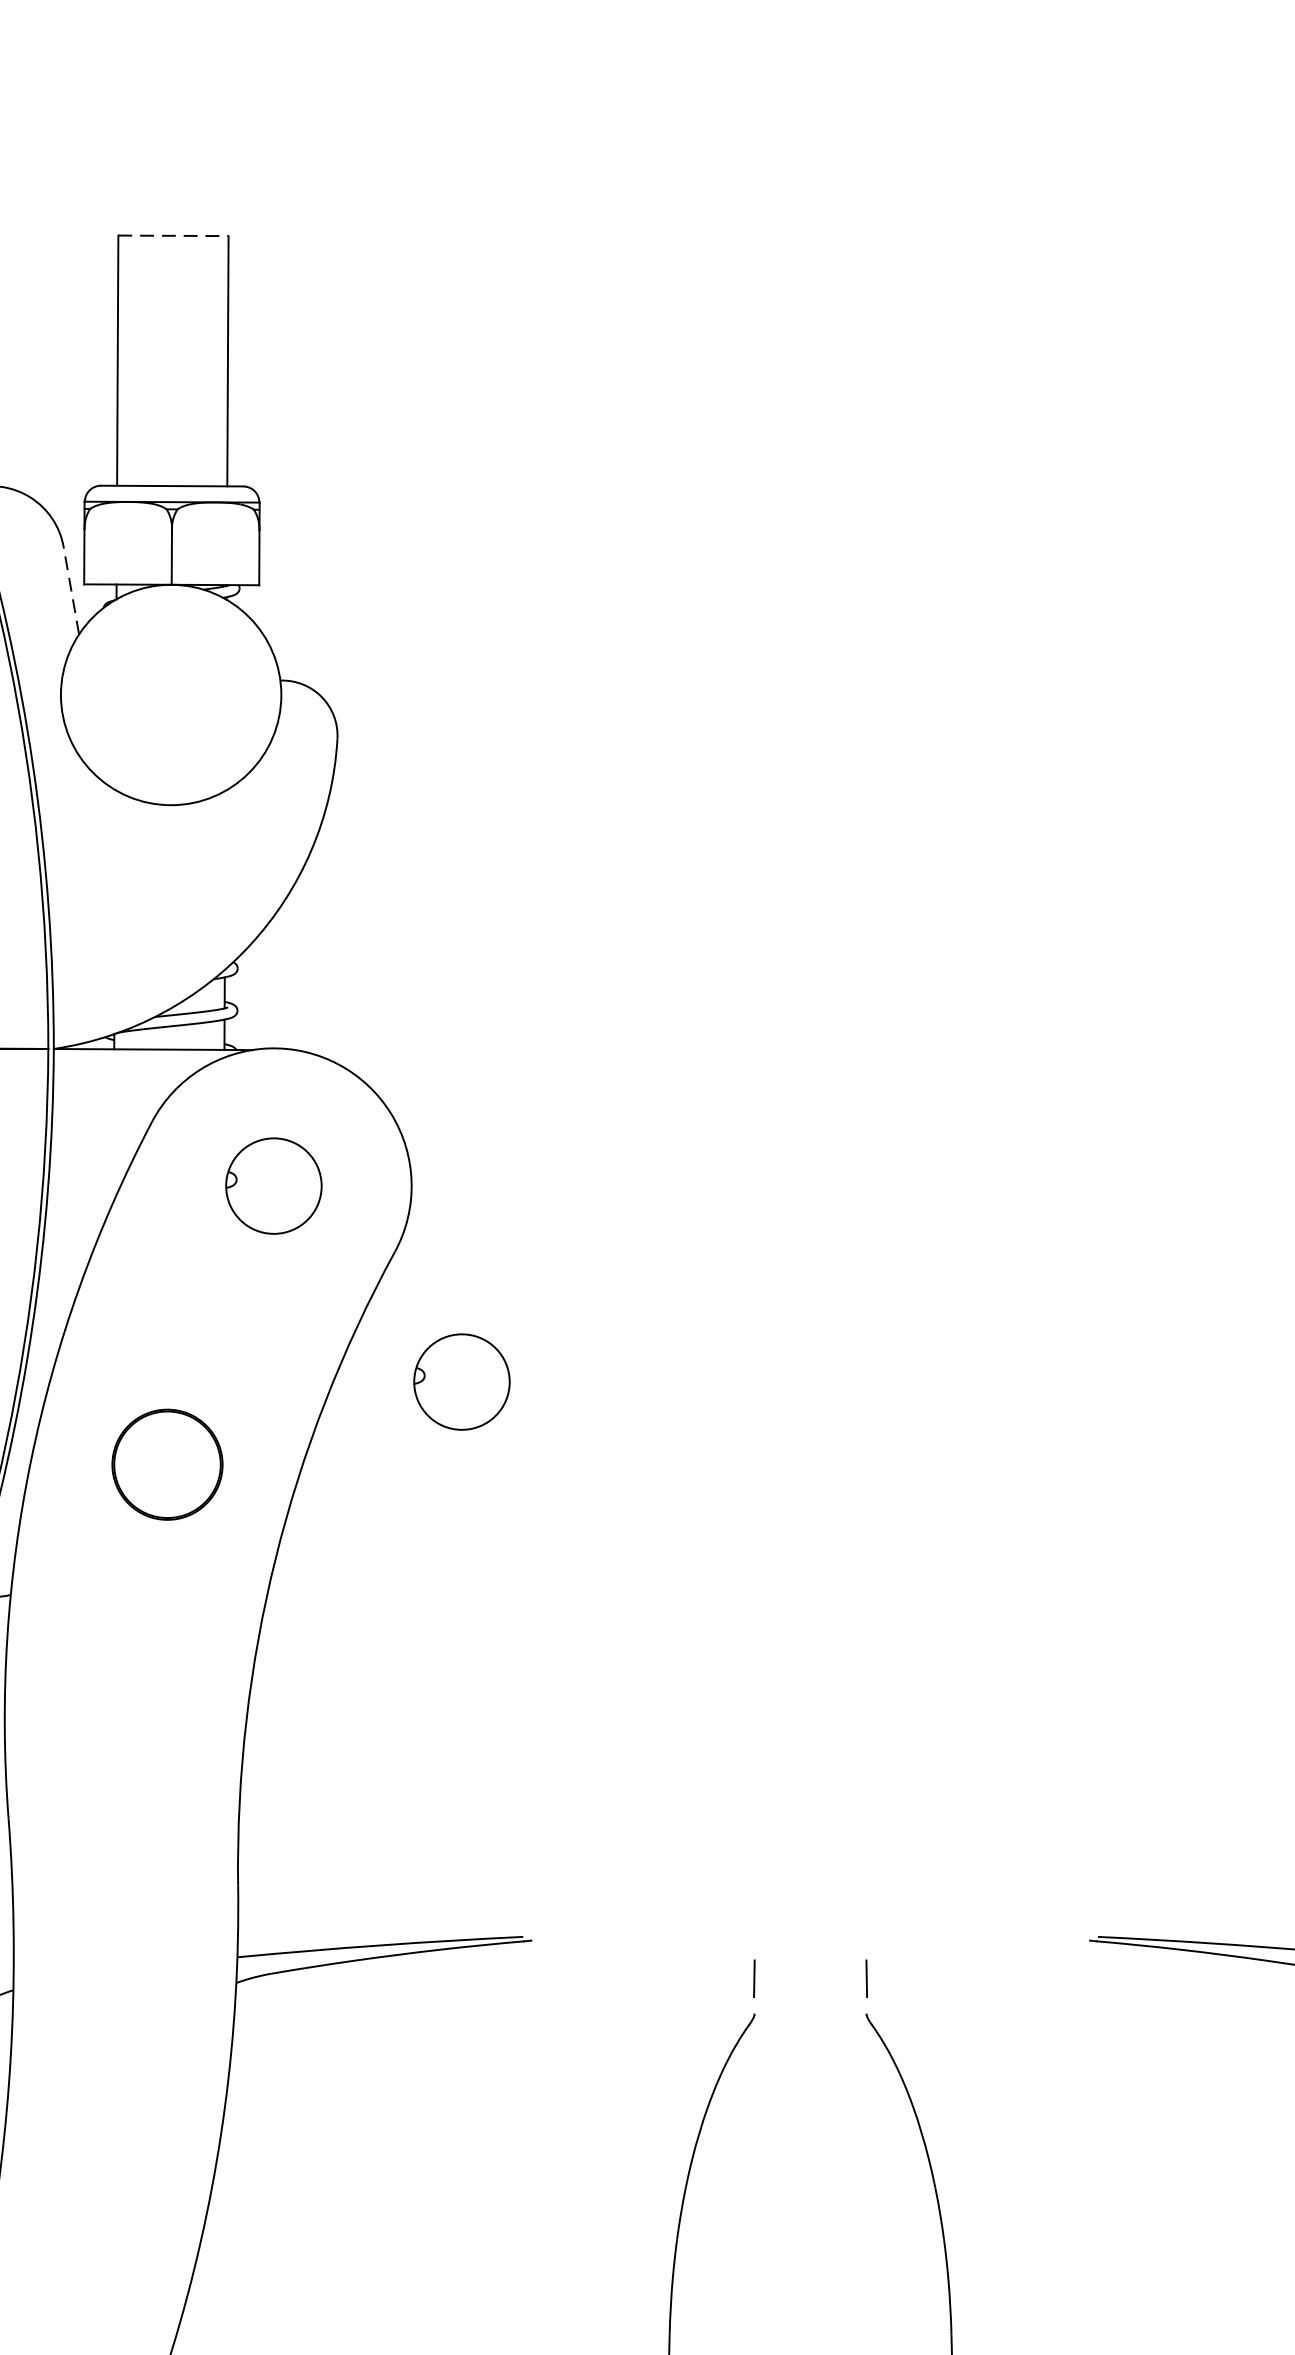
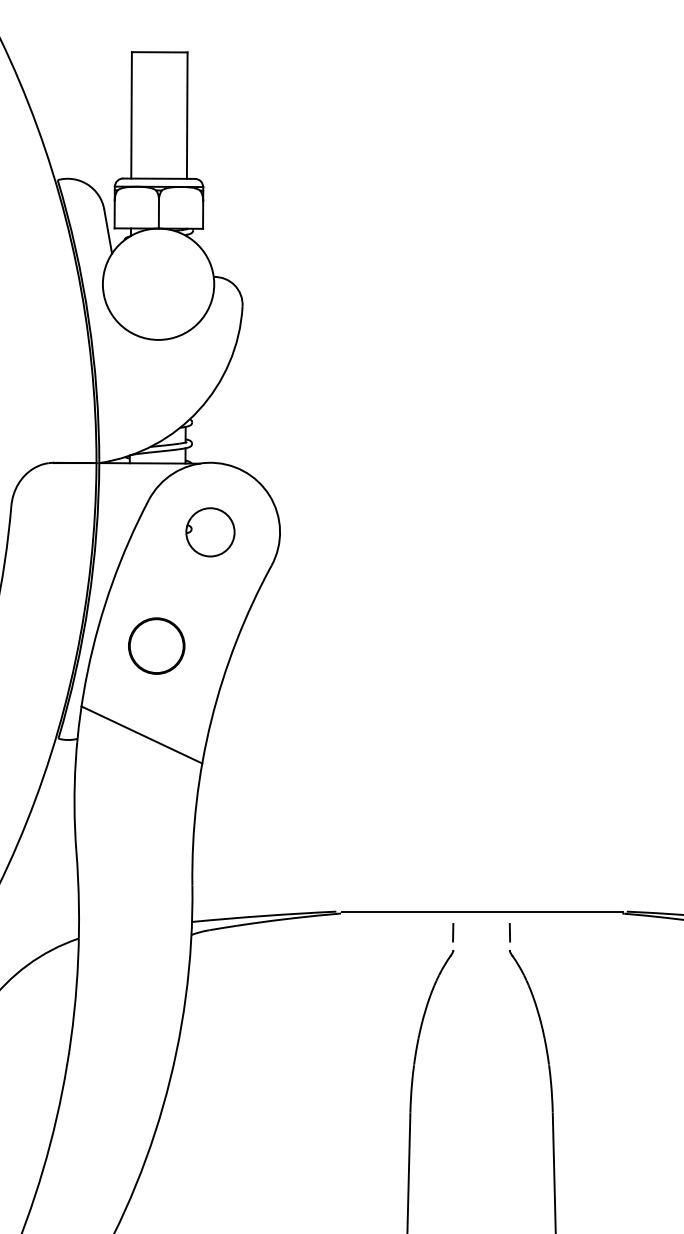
line: (172, 236) -> (159, 52), dashed -> solid
line: (72, 590) -> (108, 231), dashed -> solid
part: (462, 1382) -> (305, 631), removed
circle: (167, 1463) -> (156, 645), moved
line: (137, 1586) -> (141, 734), added
line: (812, 1936) -> (482, 911), added

